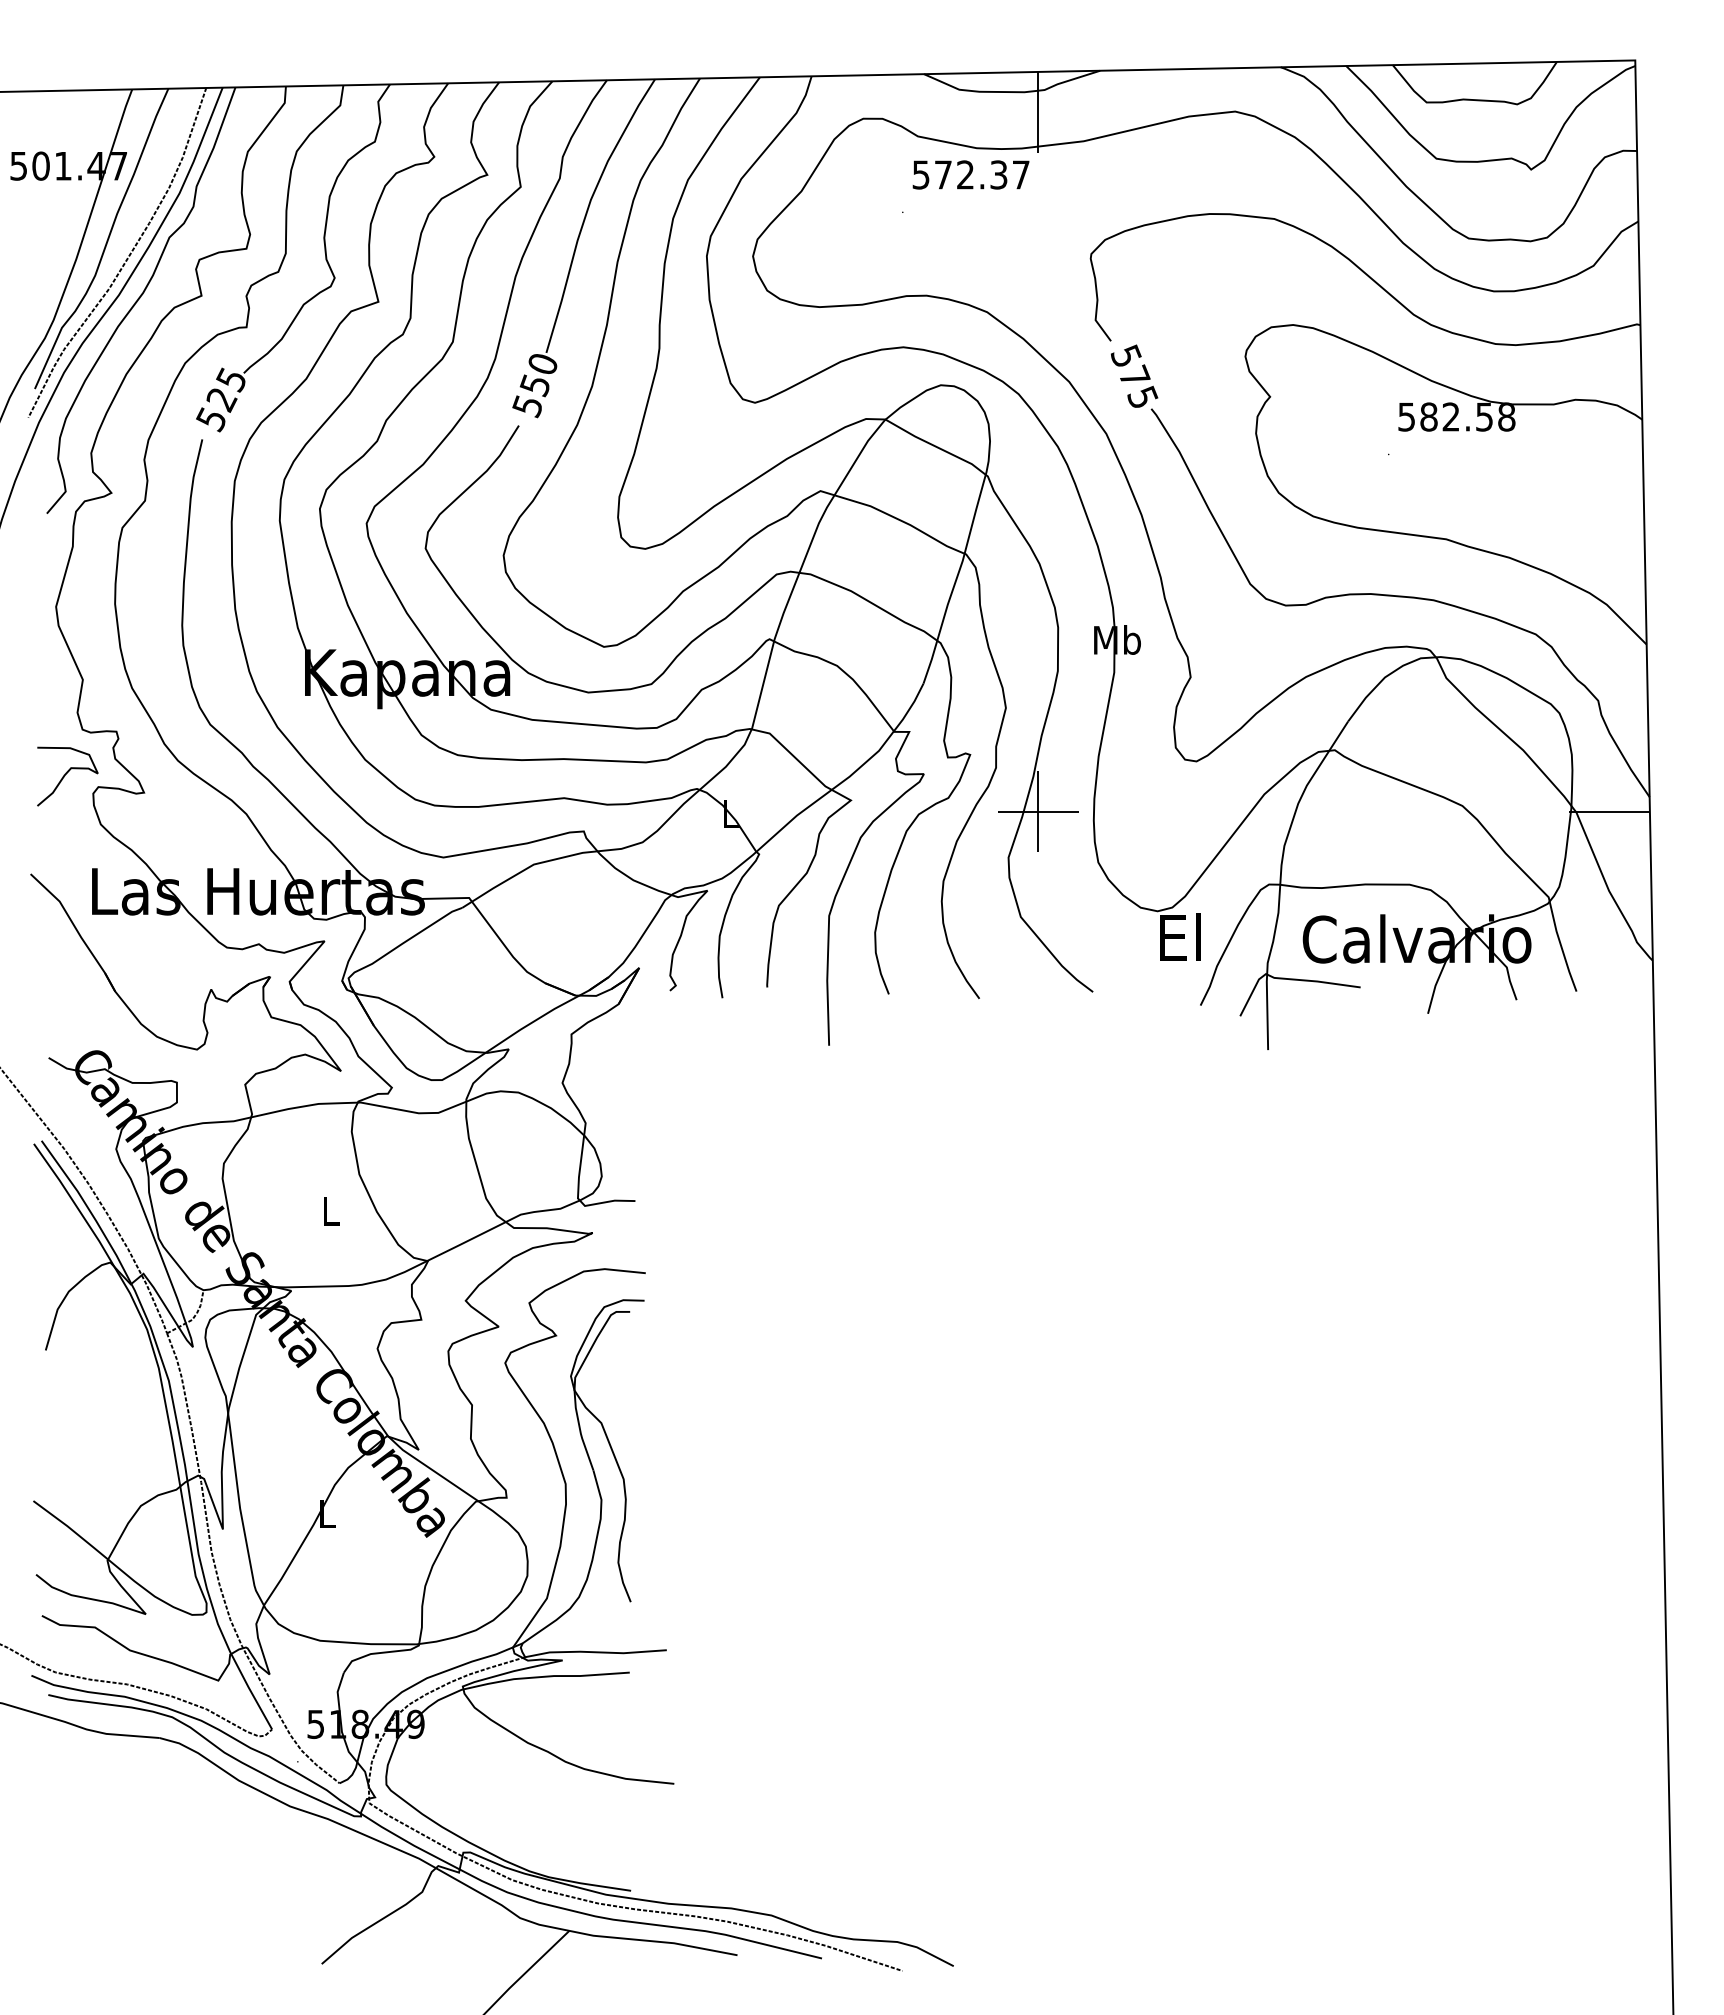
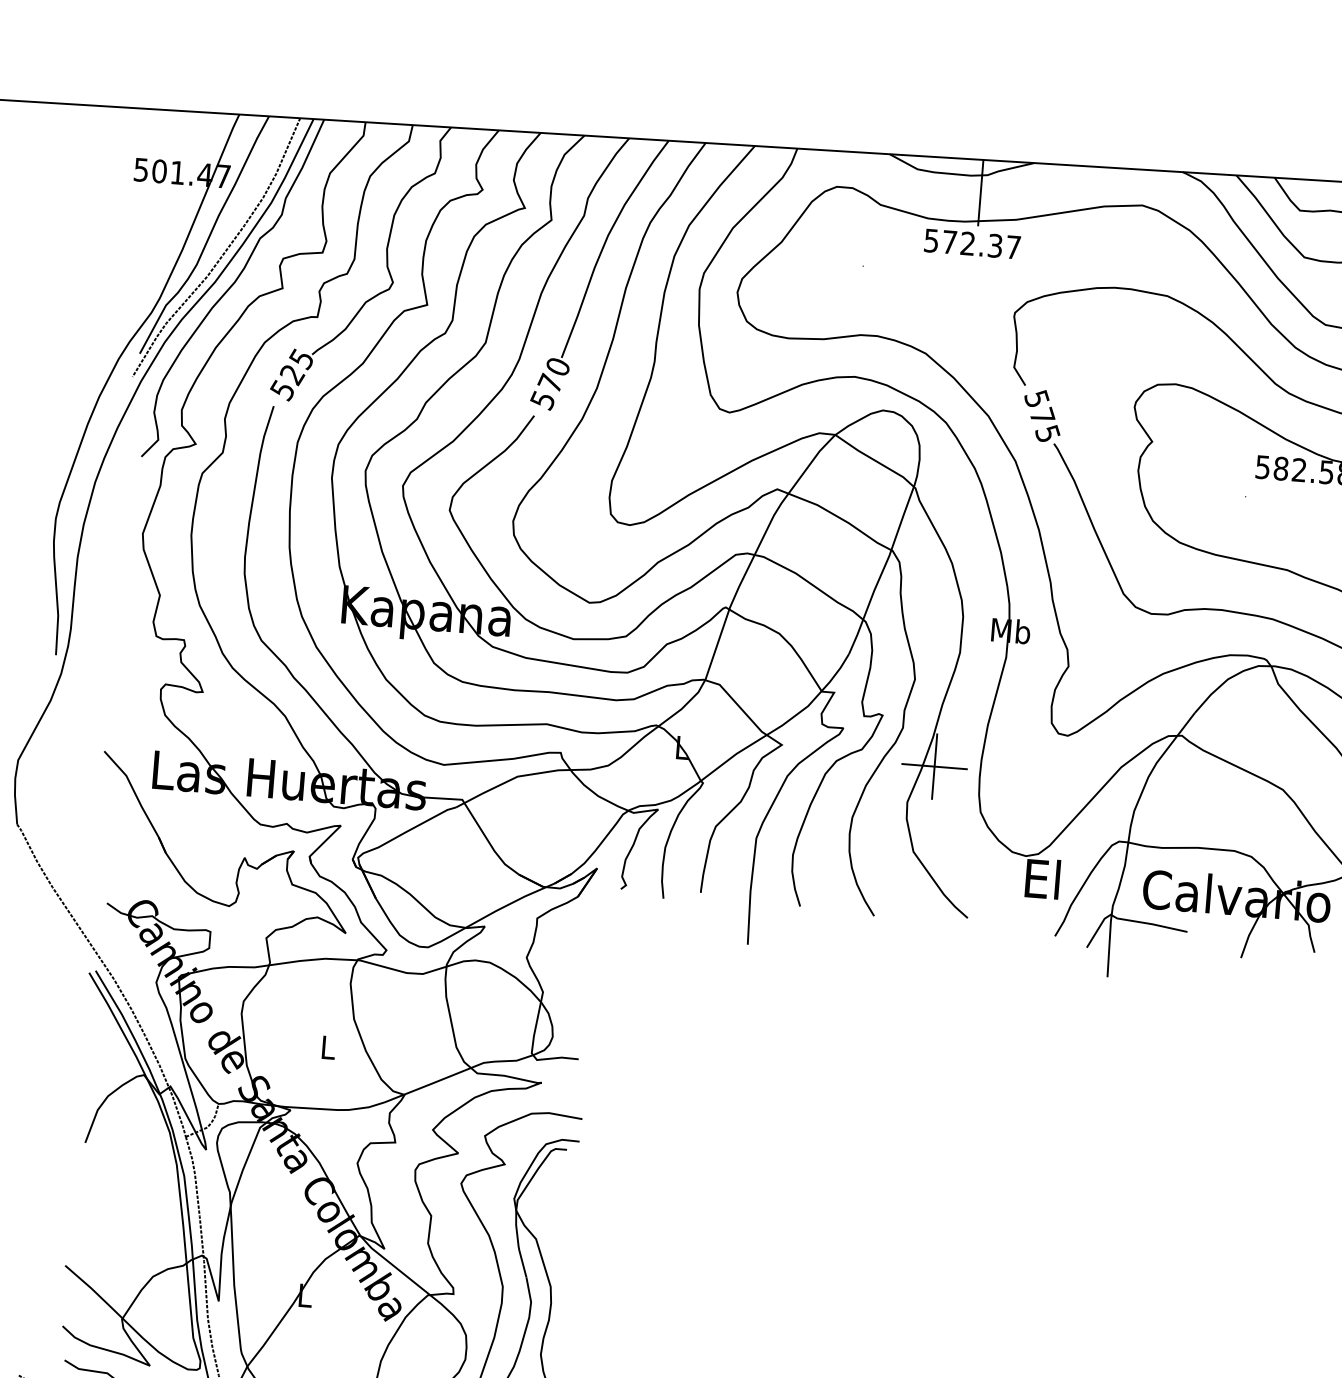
text: (970, 174) -> (972, 243), moved
text: (534, 384) -> (549, 383), 550 -> 570
curve: (66, 774) -> (140, 671), removed

